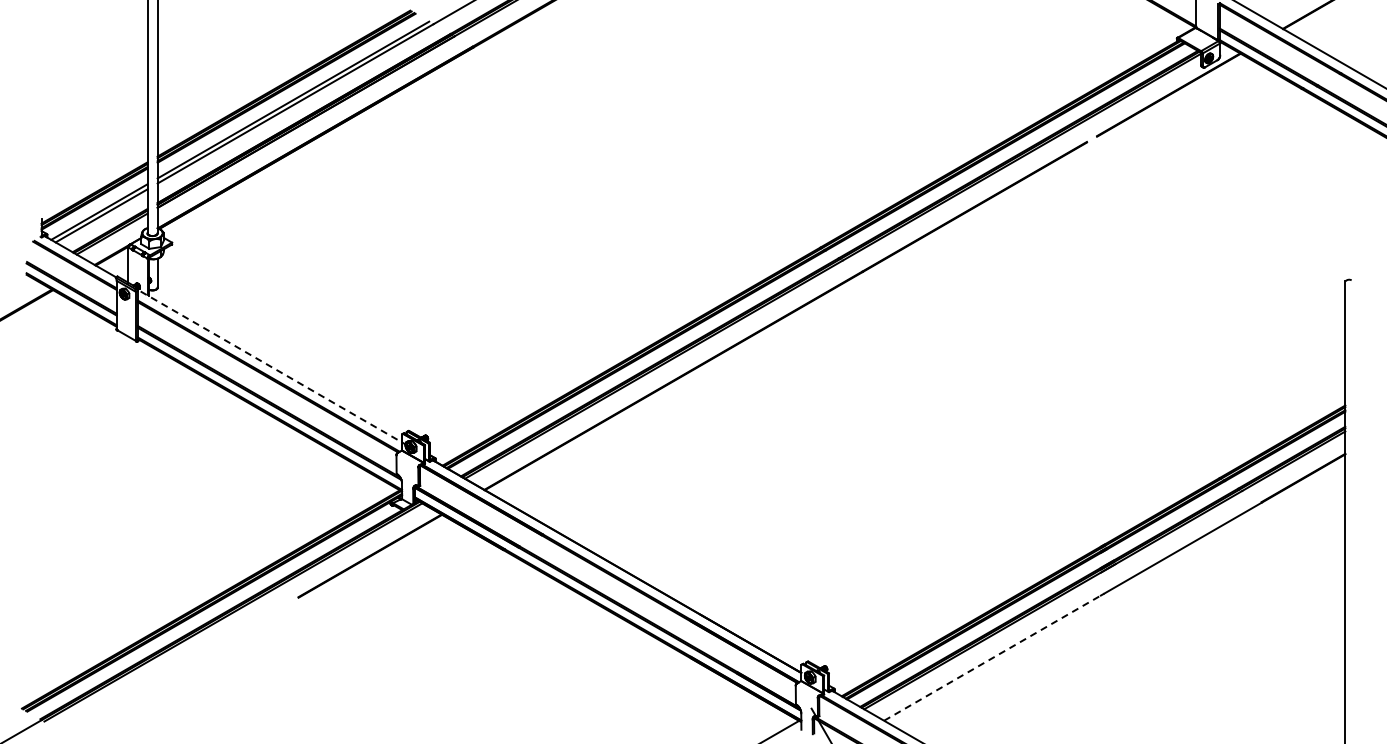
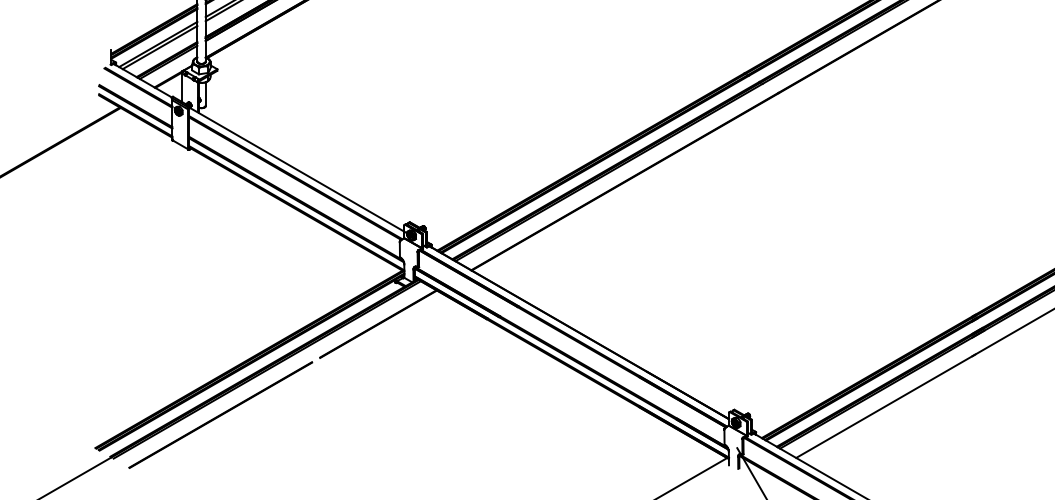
line: (272, 367) -> (299, 170), dashed -> solid
line: (994, 656) -> (885, 405), dashed -> solid
line: (175, 667) -> (220, 414), added

